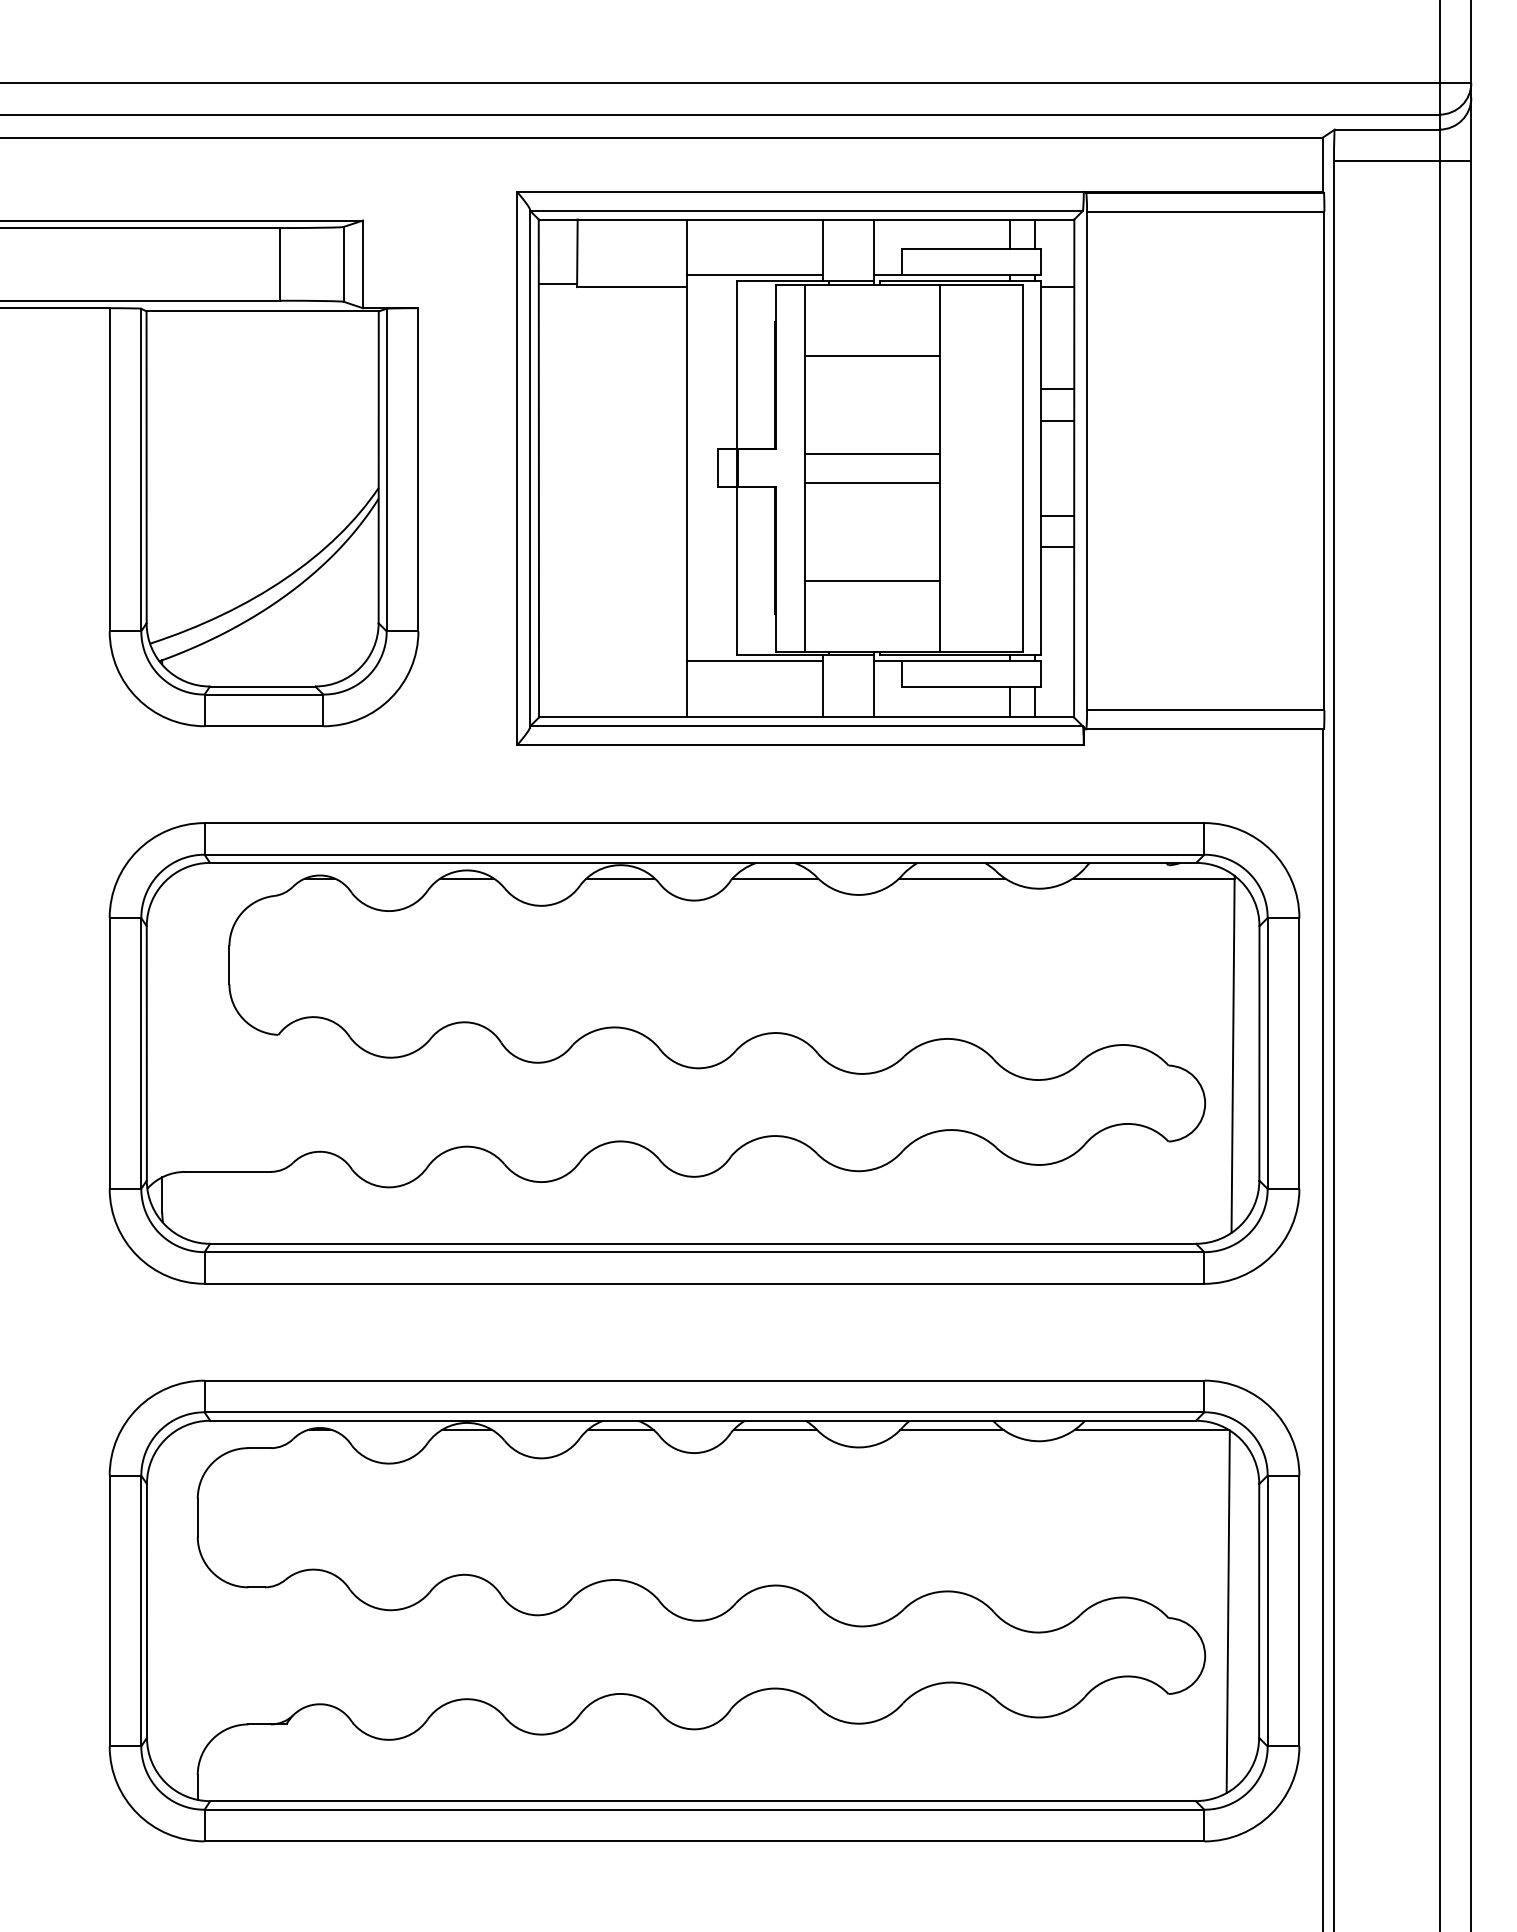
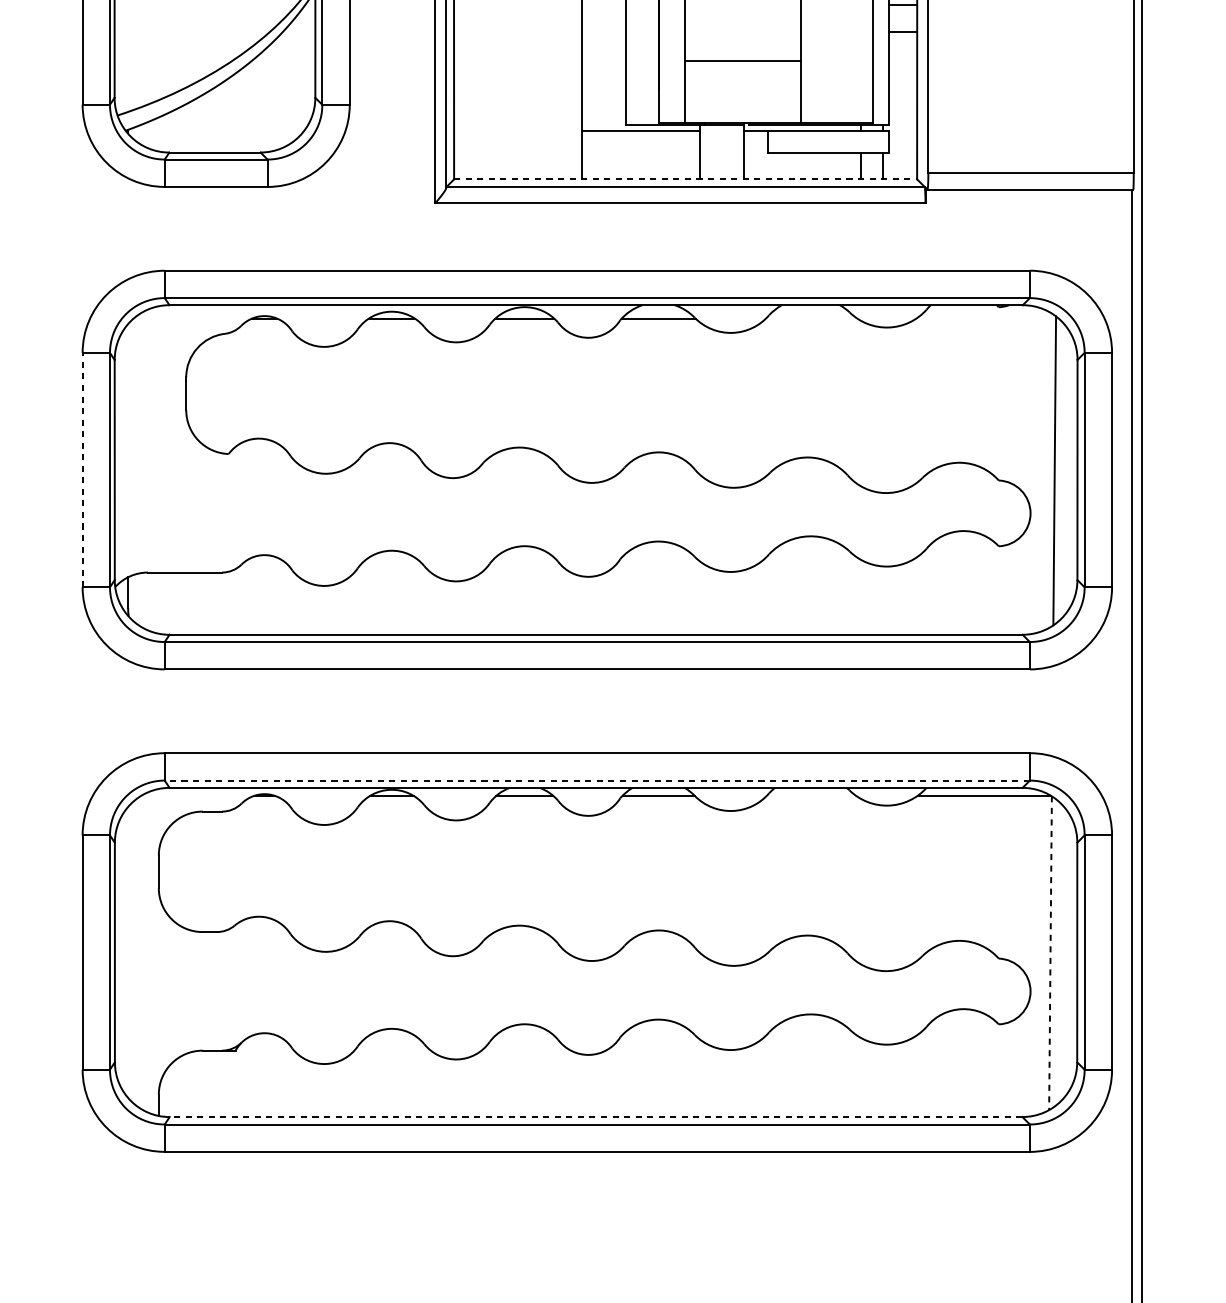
line: (806, 717) -> (685, 179), solid -> dashed
line: (952, 878) -> (811, 318), removed
line: (1153, 878) -> (985, 318), removed
line: (109, 1052) -> (82, 469), solid -> dashed
line: (704, 1412) -> (597, 780), solid -> dashed
line: (951, 1429) -> (811, 795), removed
line: (1228, 1612) -> (1050, 953), solid -> dashed
line: (703, 1801) -> (596, 1117), solid -> dashed

